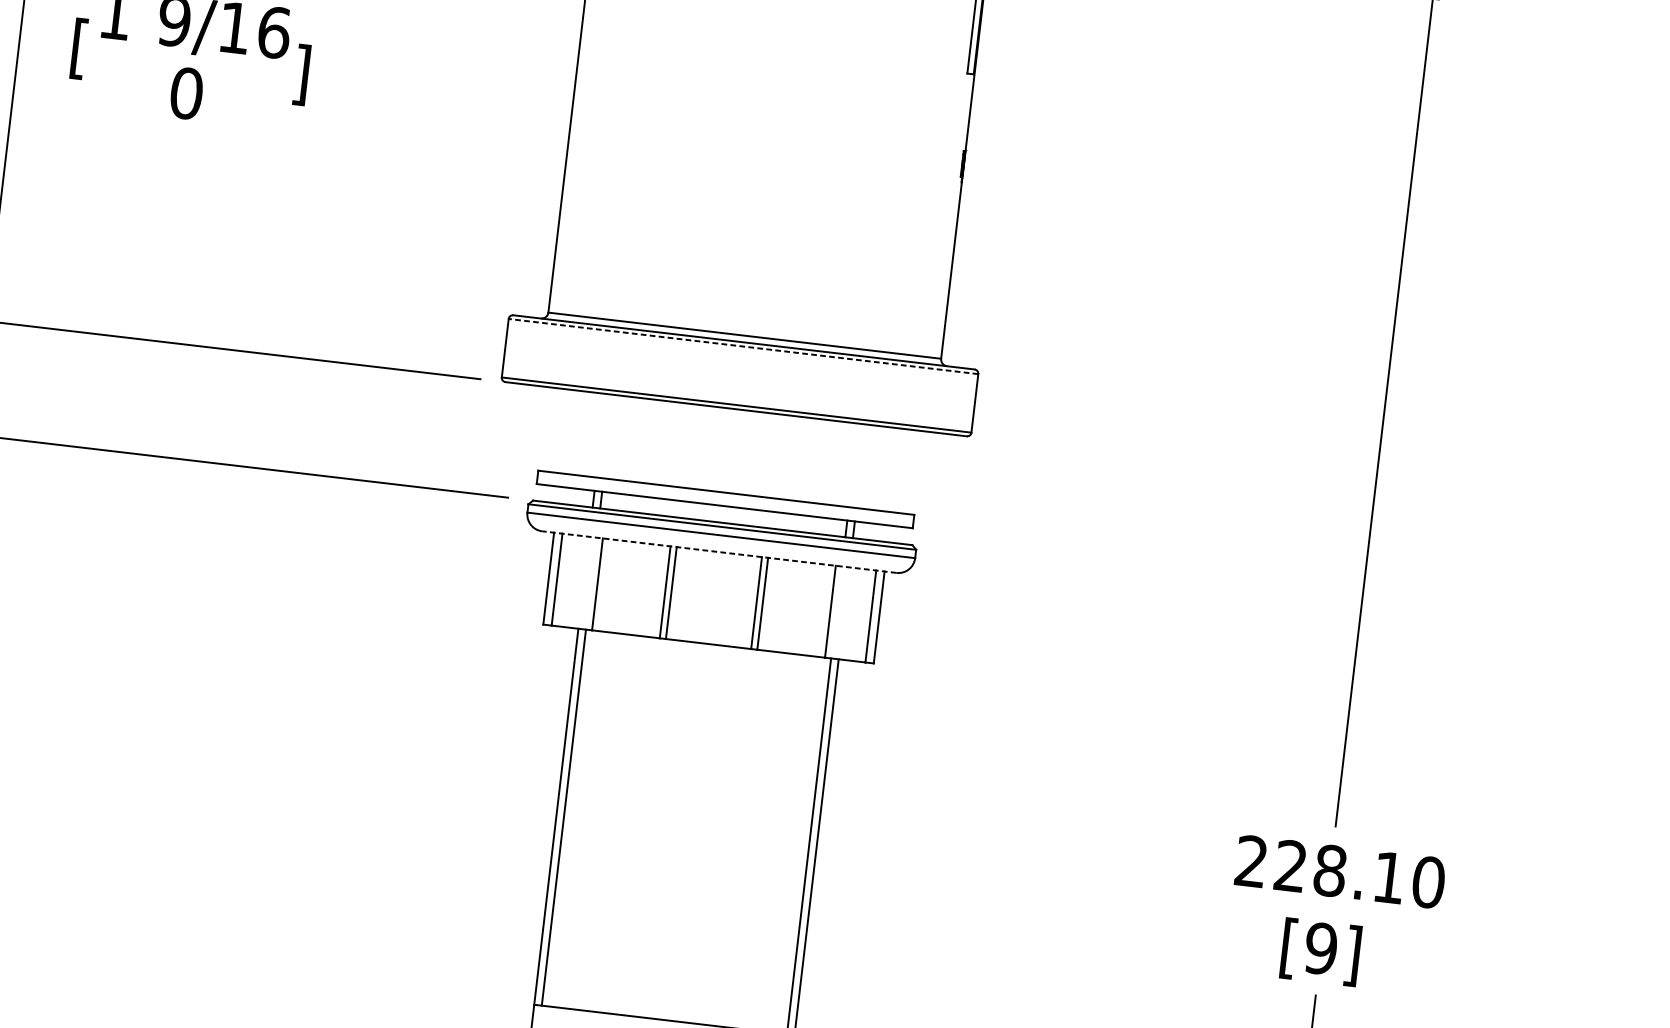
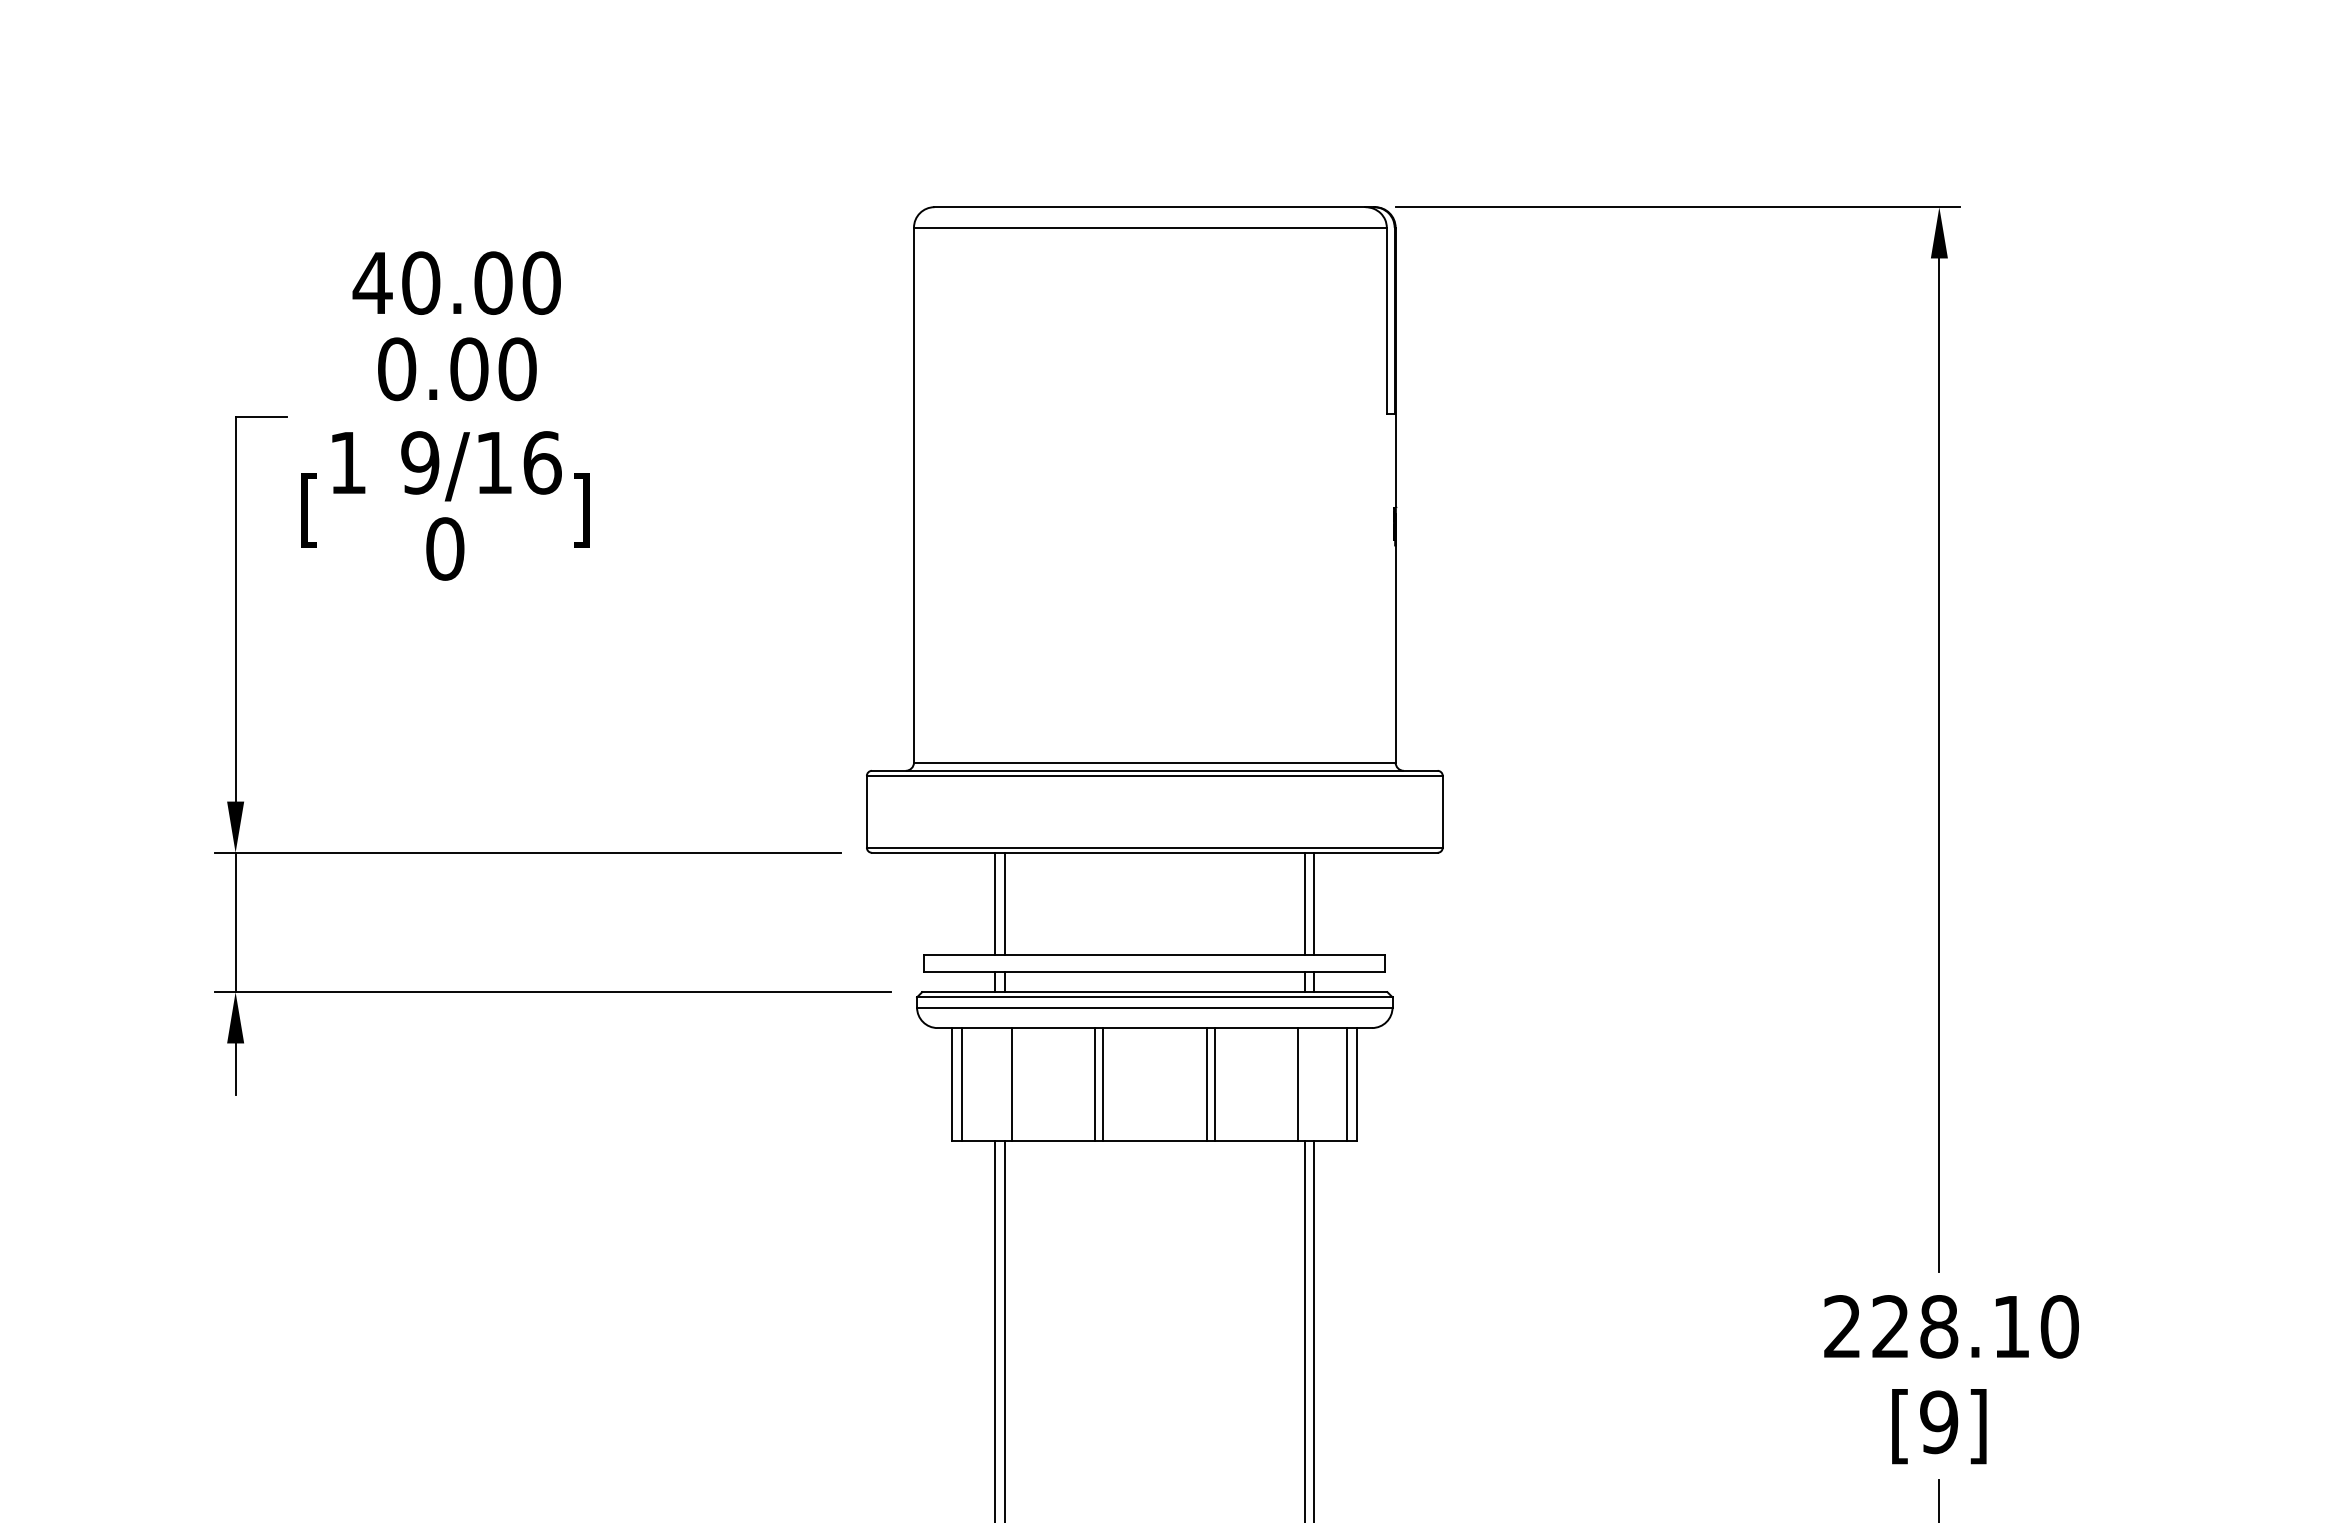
line: (743, 346) -> (1154, 775), dashed -> solid
line: (601, 435) -> (995, 903), added
line: (608, 436) -> (1004, 903), added
line: (854, 464) -> (1305, 903), added
line: (861, 465) -> (1314, 903), added
line: (719, 552) -> (1154, 1028), dashed -> solid

